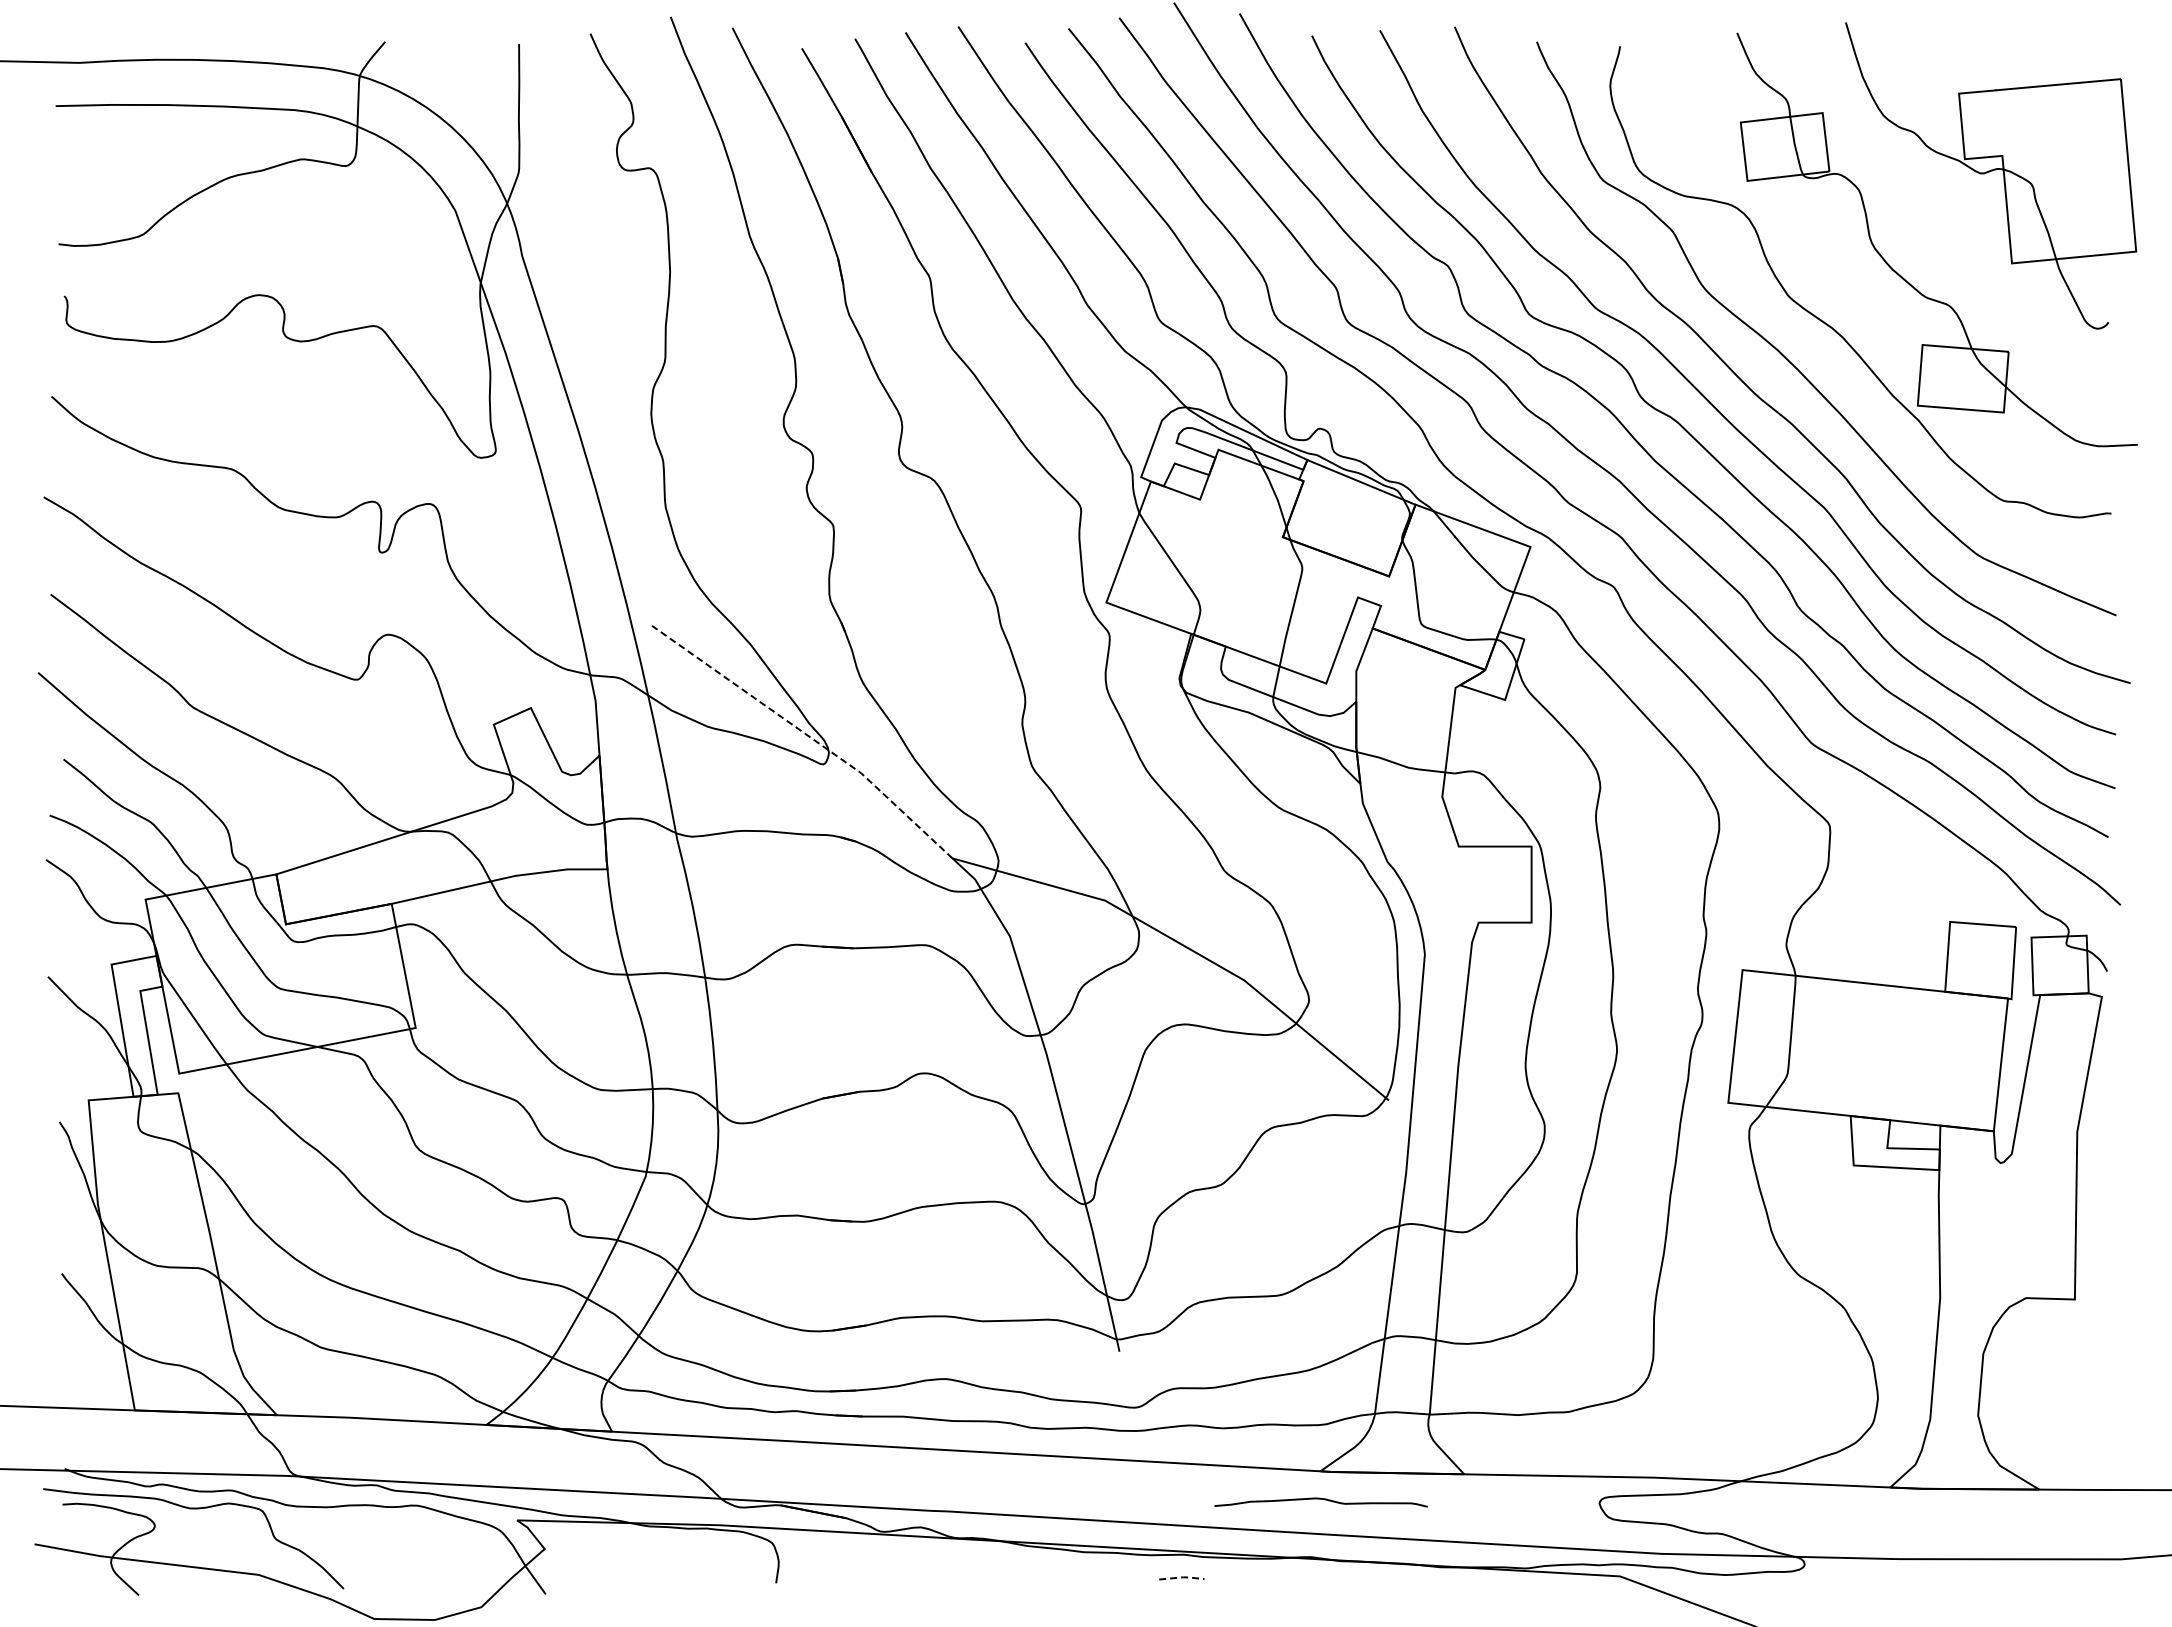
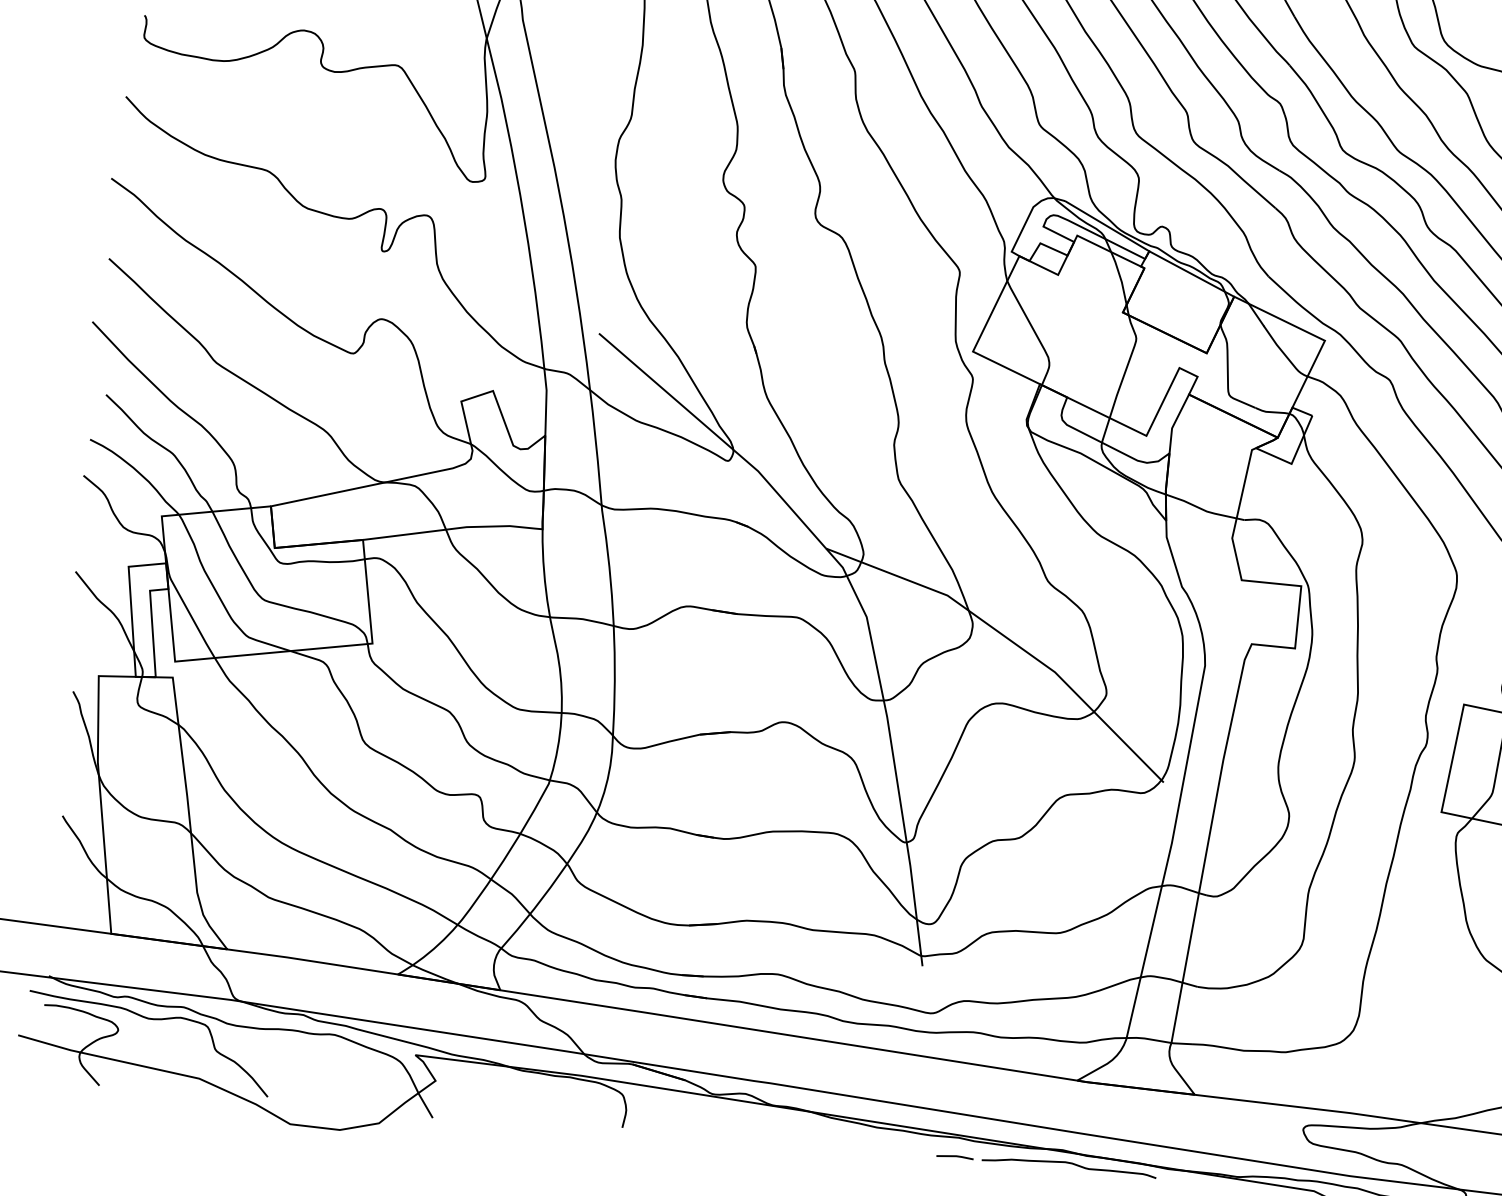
line: (808, 735) -> (718, 436), dashed -> solid
curve: (1320, 1499) -> (1069, 1163), moved
line: (1183, 1577) -> (956, 1156), dashed -> solid

